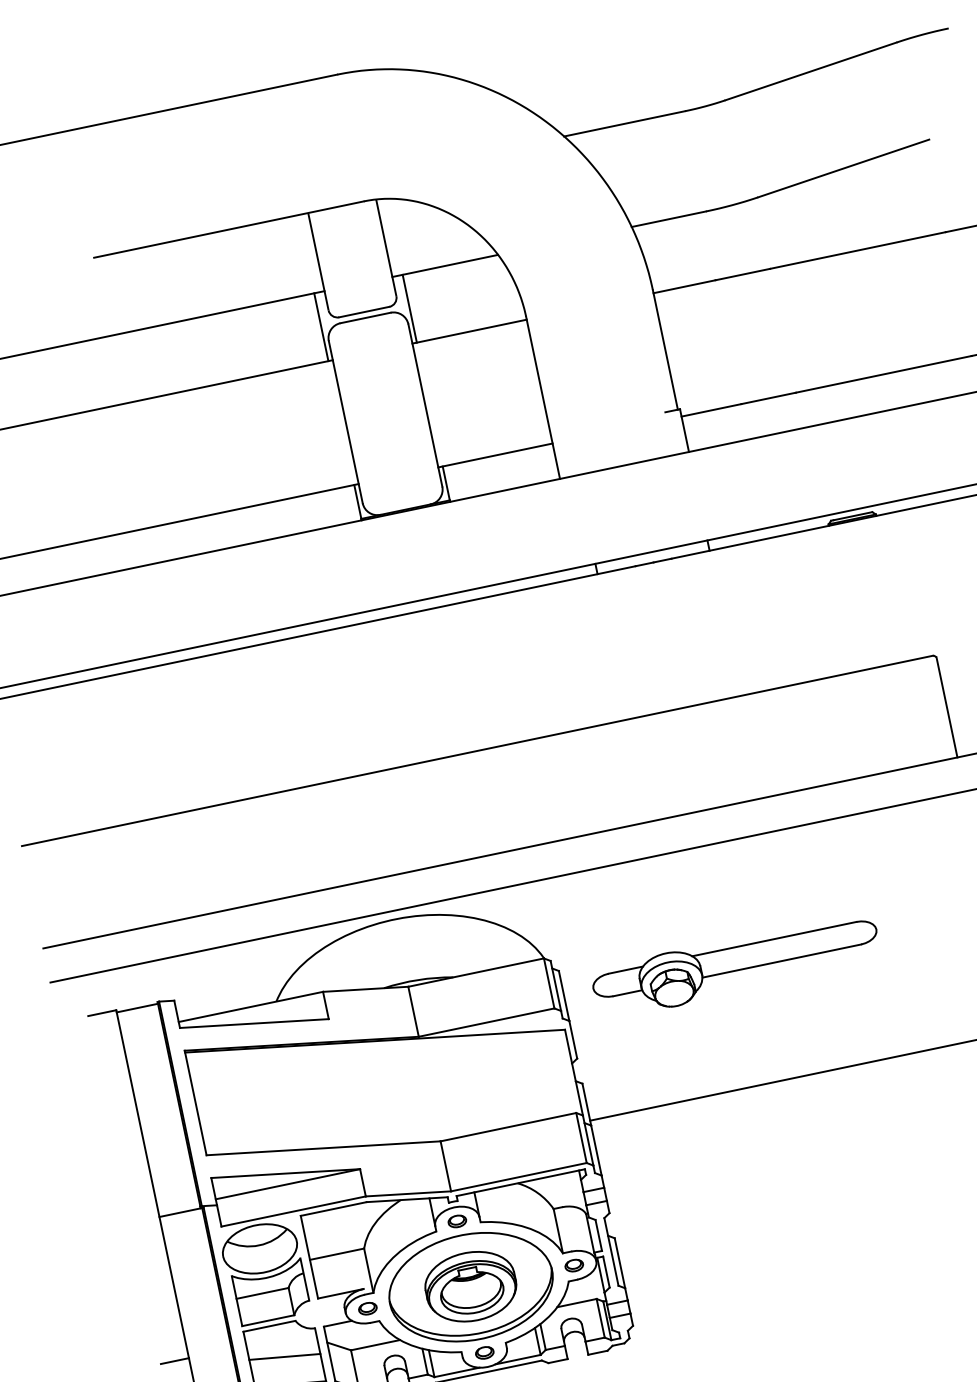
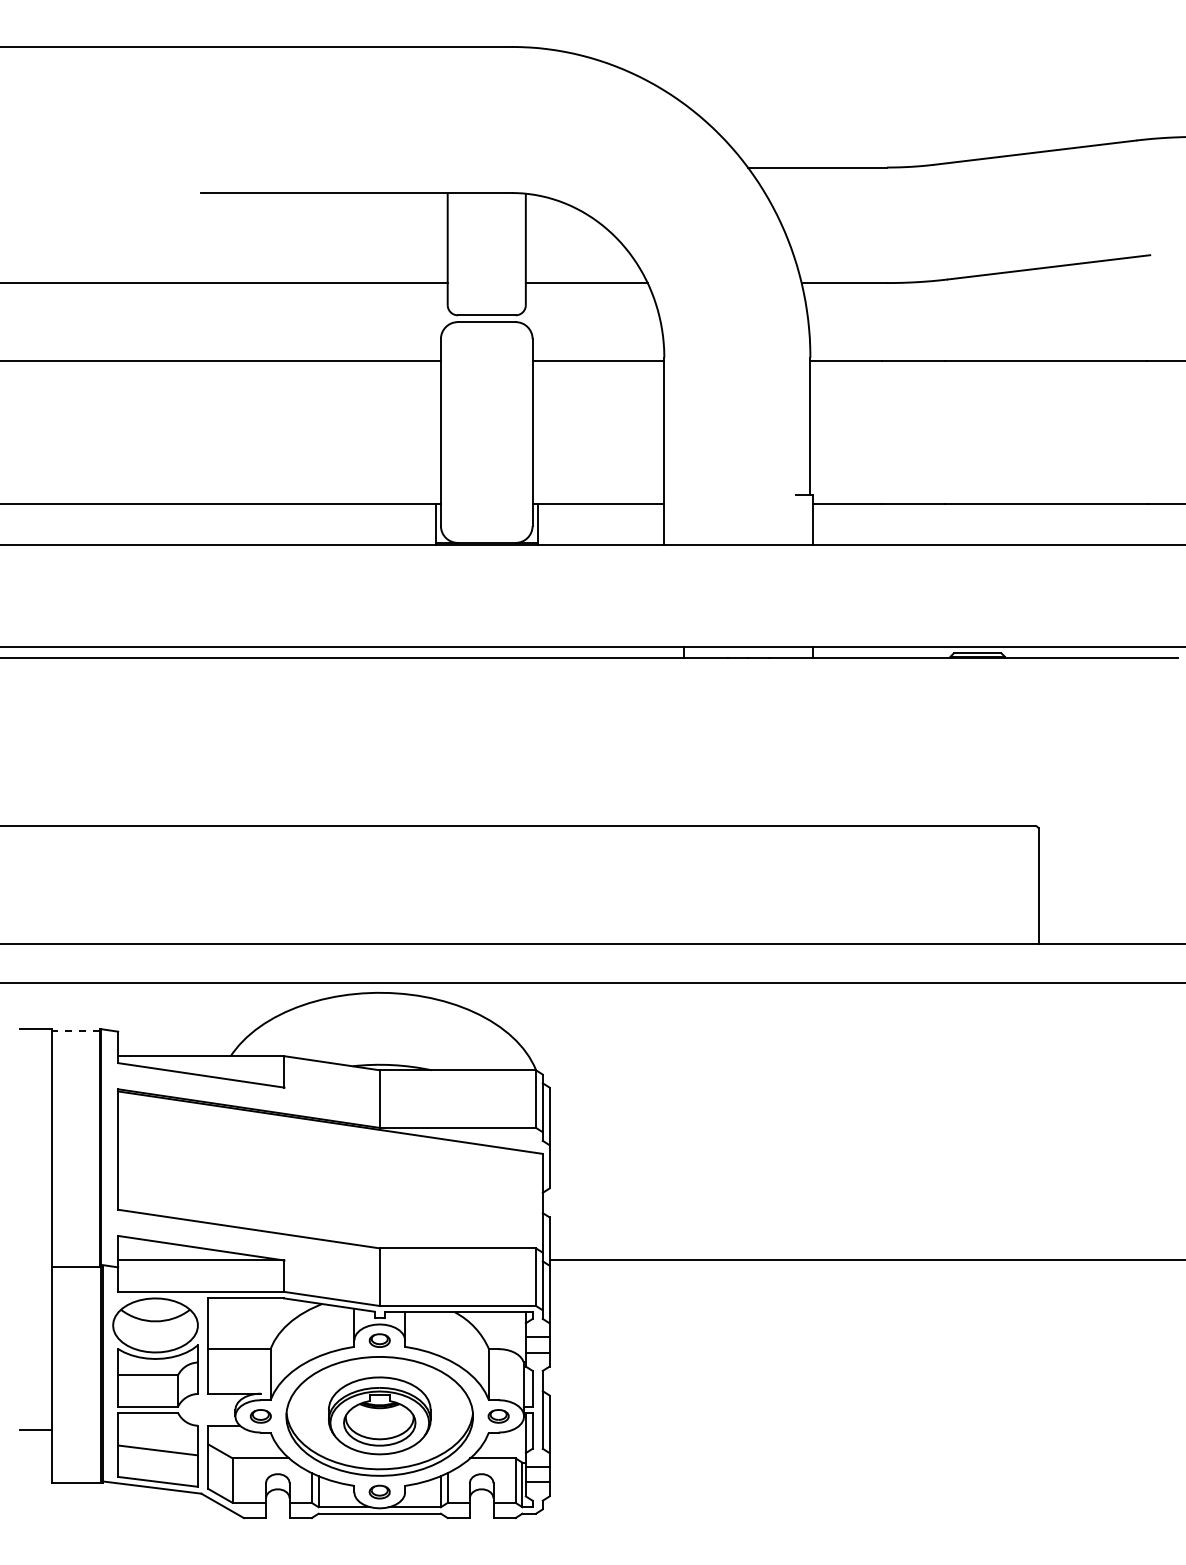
line: (409, 309) -> (537, 322), removed
line: (321, 327) -> (435, 322), removed
part: (736, 966) -> (746, 1123), removed
line: (137, 1008) -> (75, 1031), solid -> dashed

